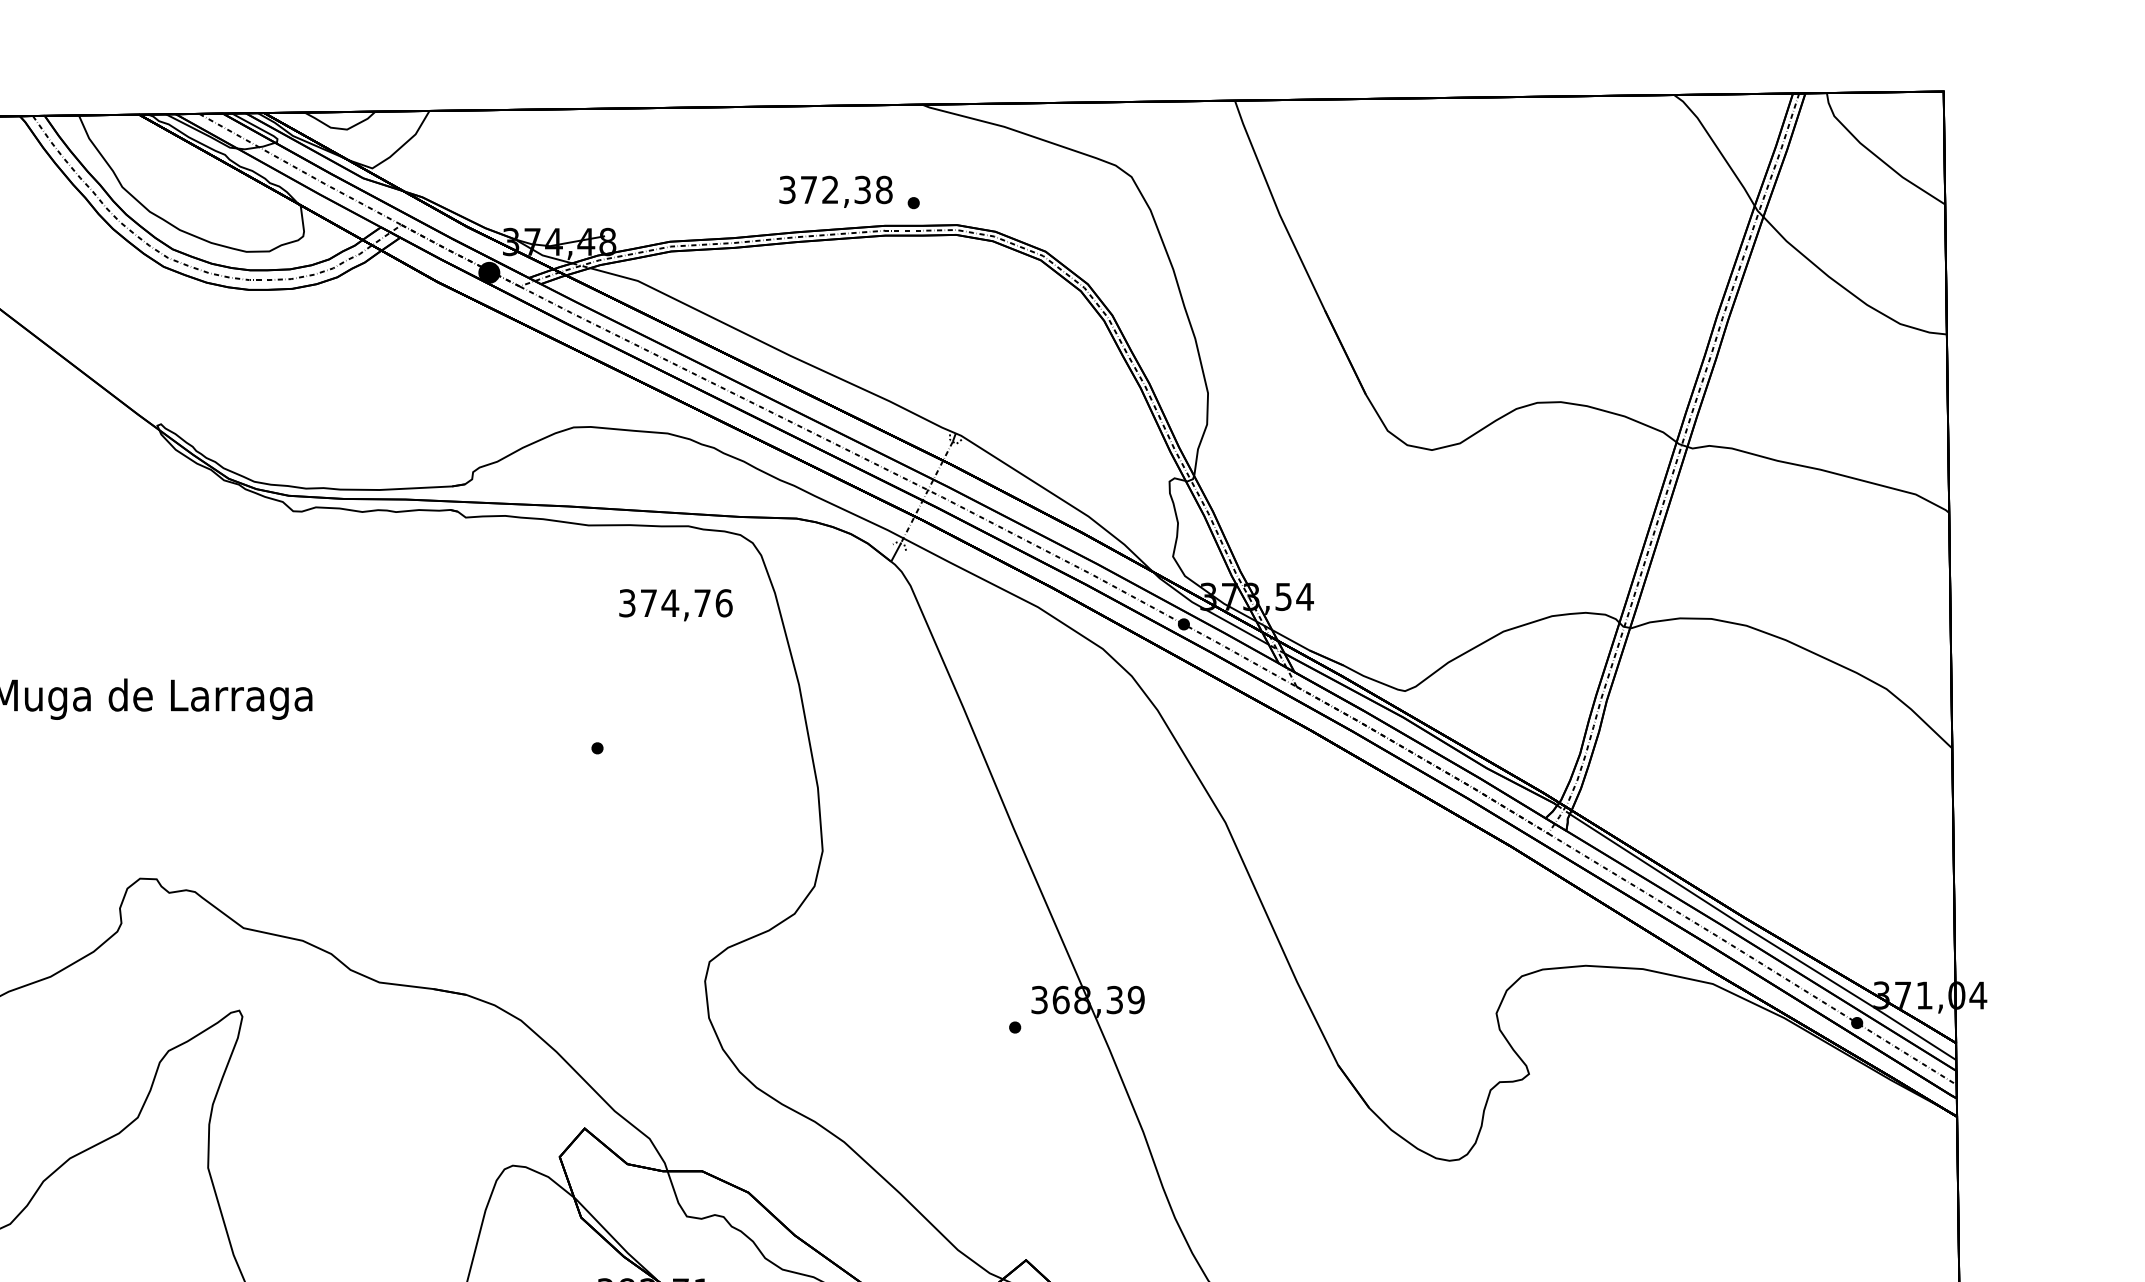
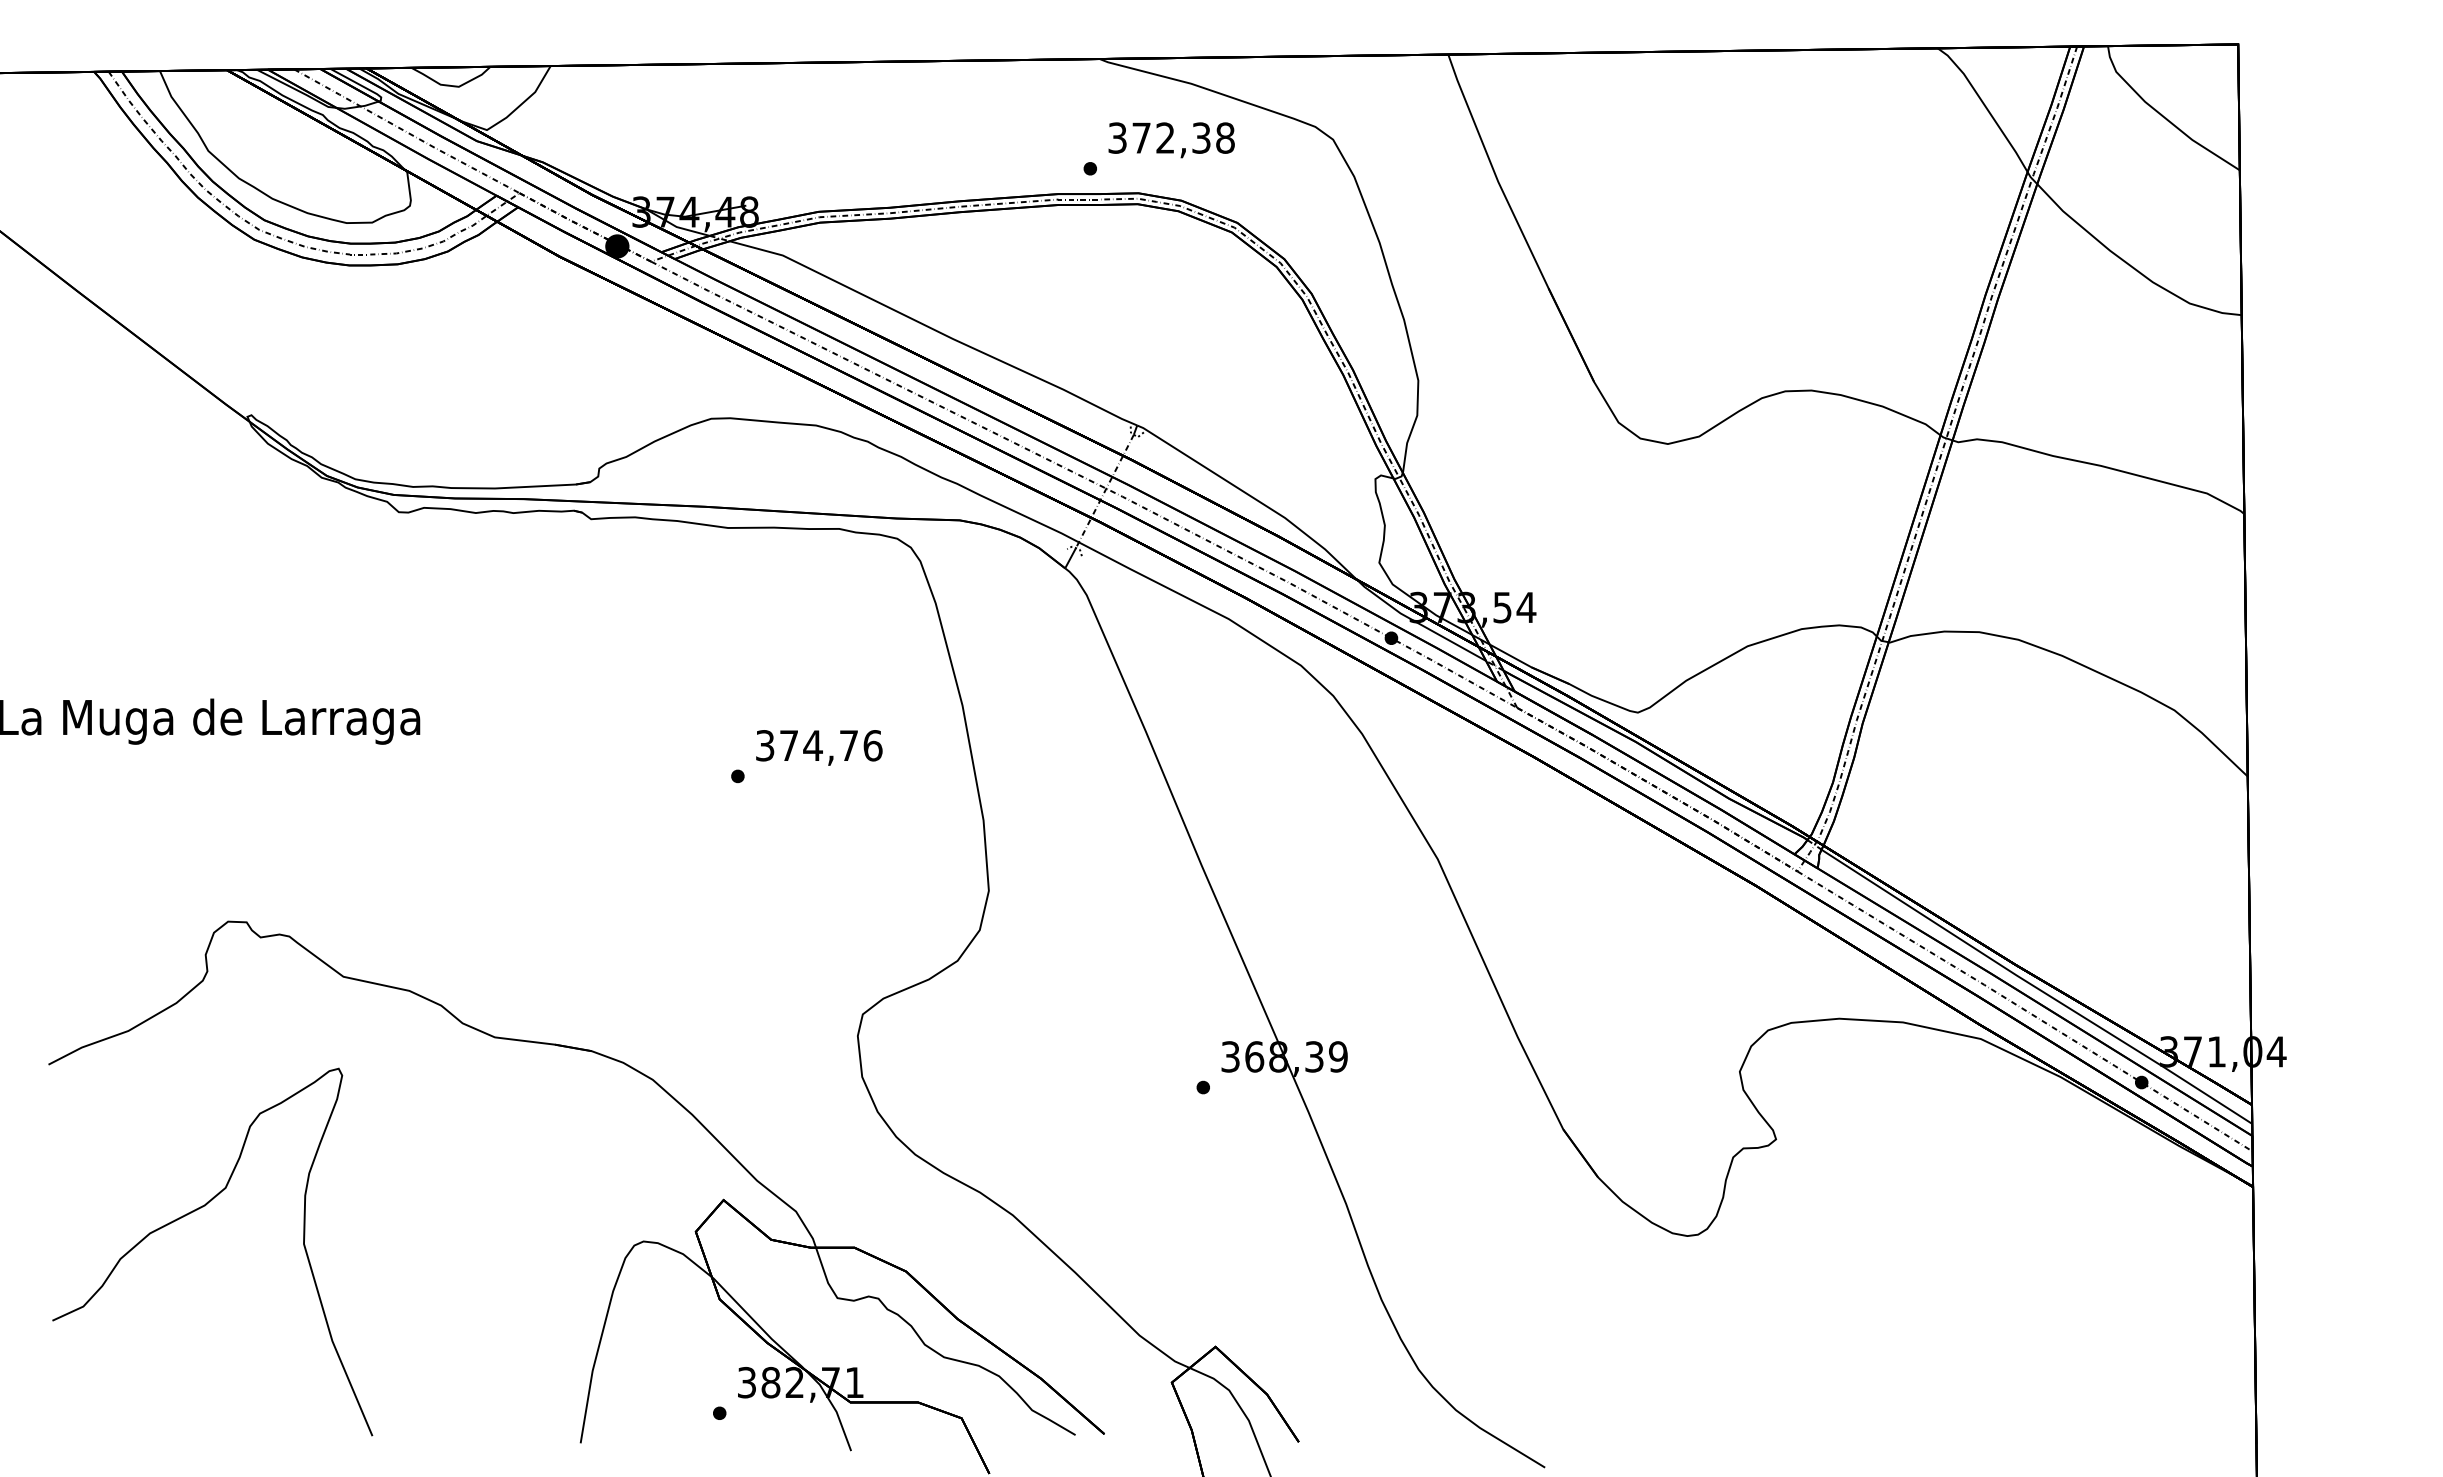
text: (835, 192) -> (1171, 140), moved
text: (676, 604) -> (819, 747), moved

